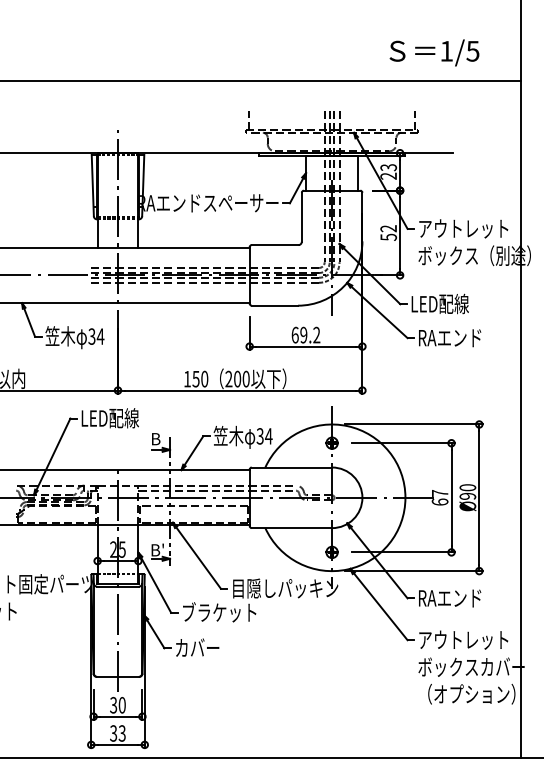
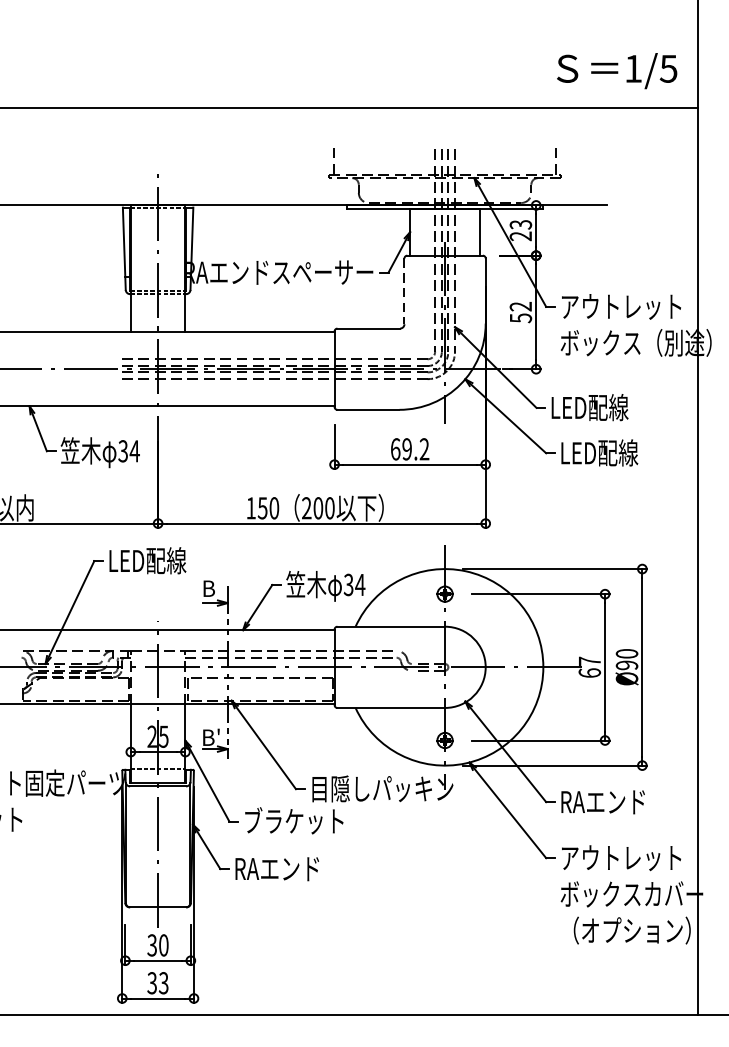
text: (434, 52) -> (617, 70), moved
line: (301, 217) -> (404, 291), solid -> dashed
text: (450, 337) -> (603, 452), RAエンド -> LED配線
text: (206, 647) -> (276, 867), カバー -> RAエンド

